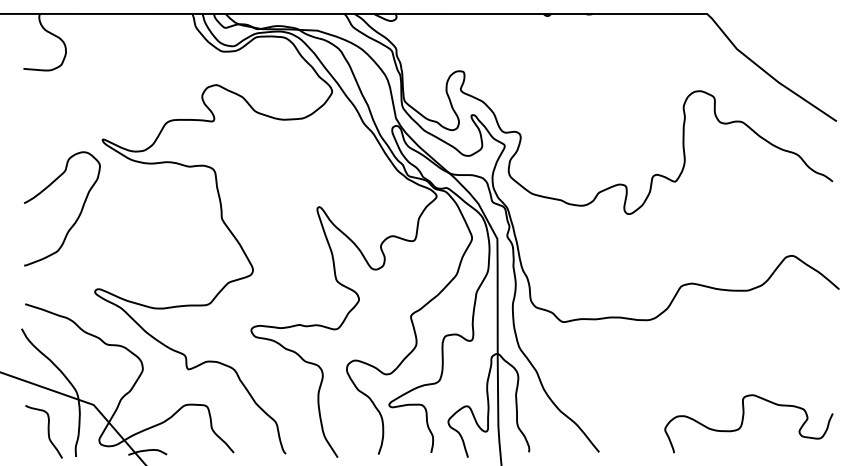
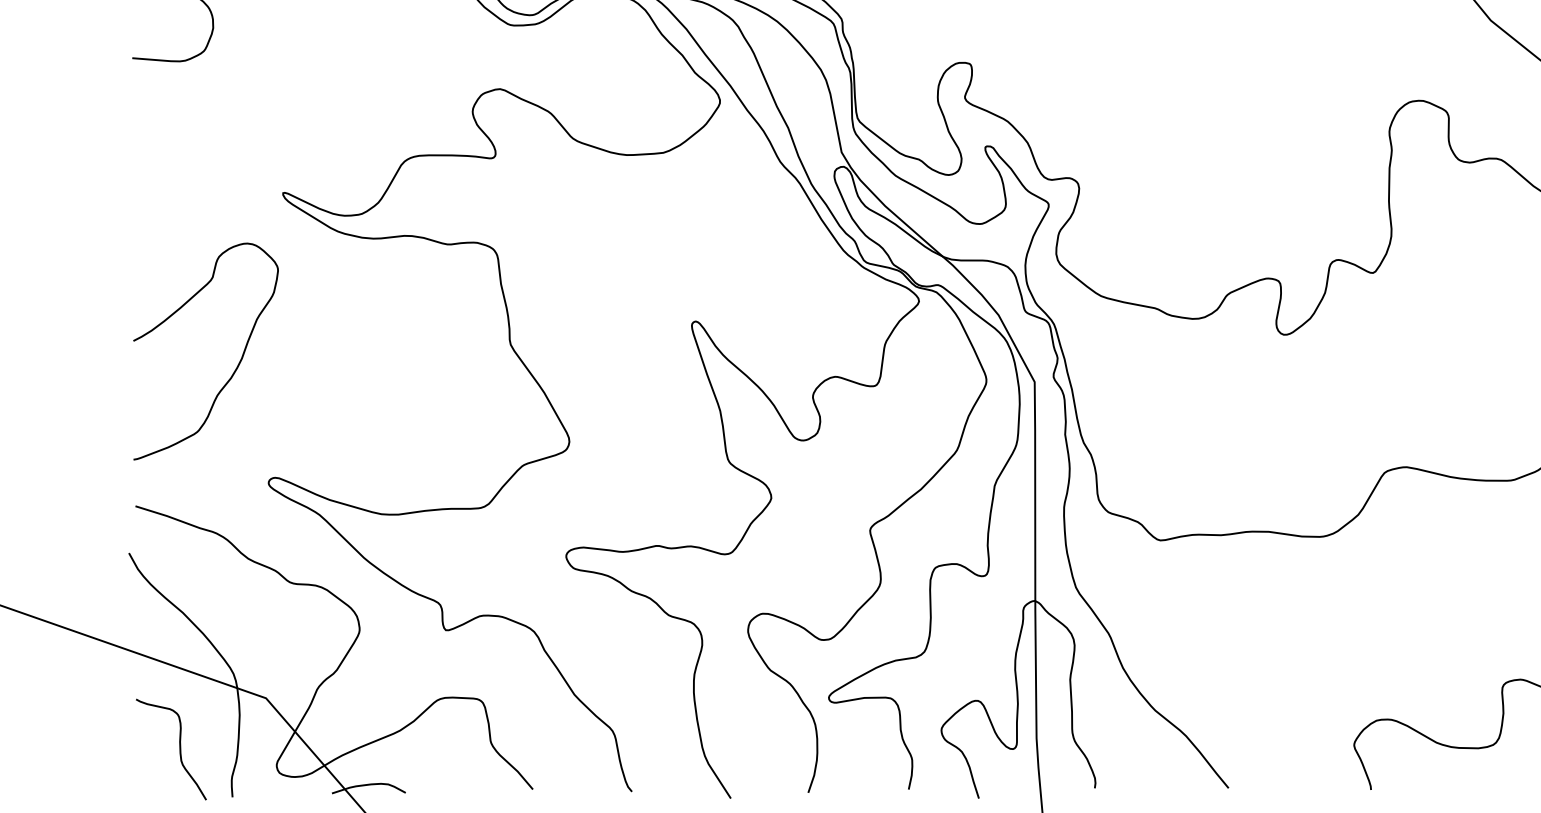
curve: (76, 218) -> (233, 369), moved

